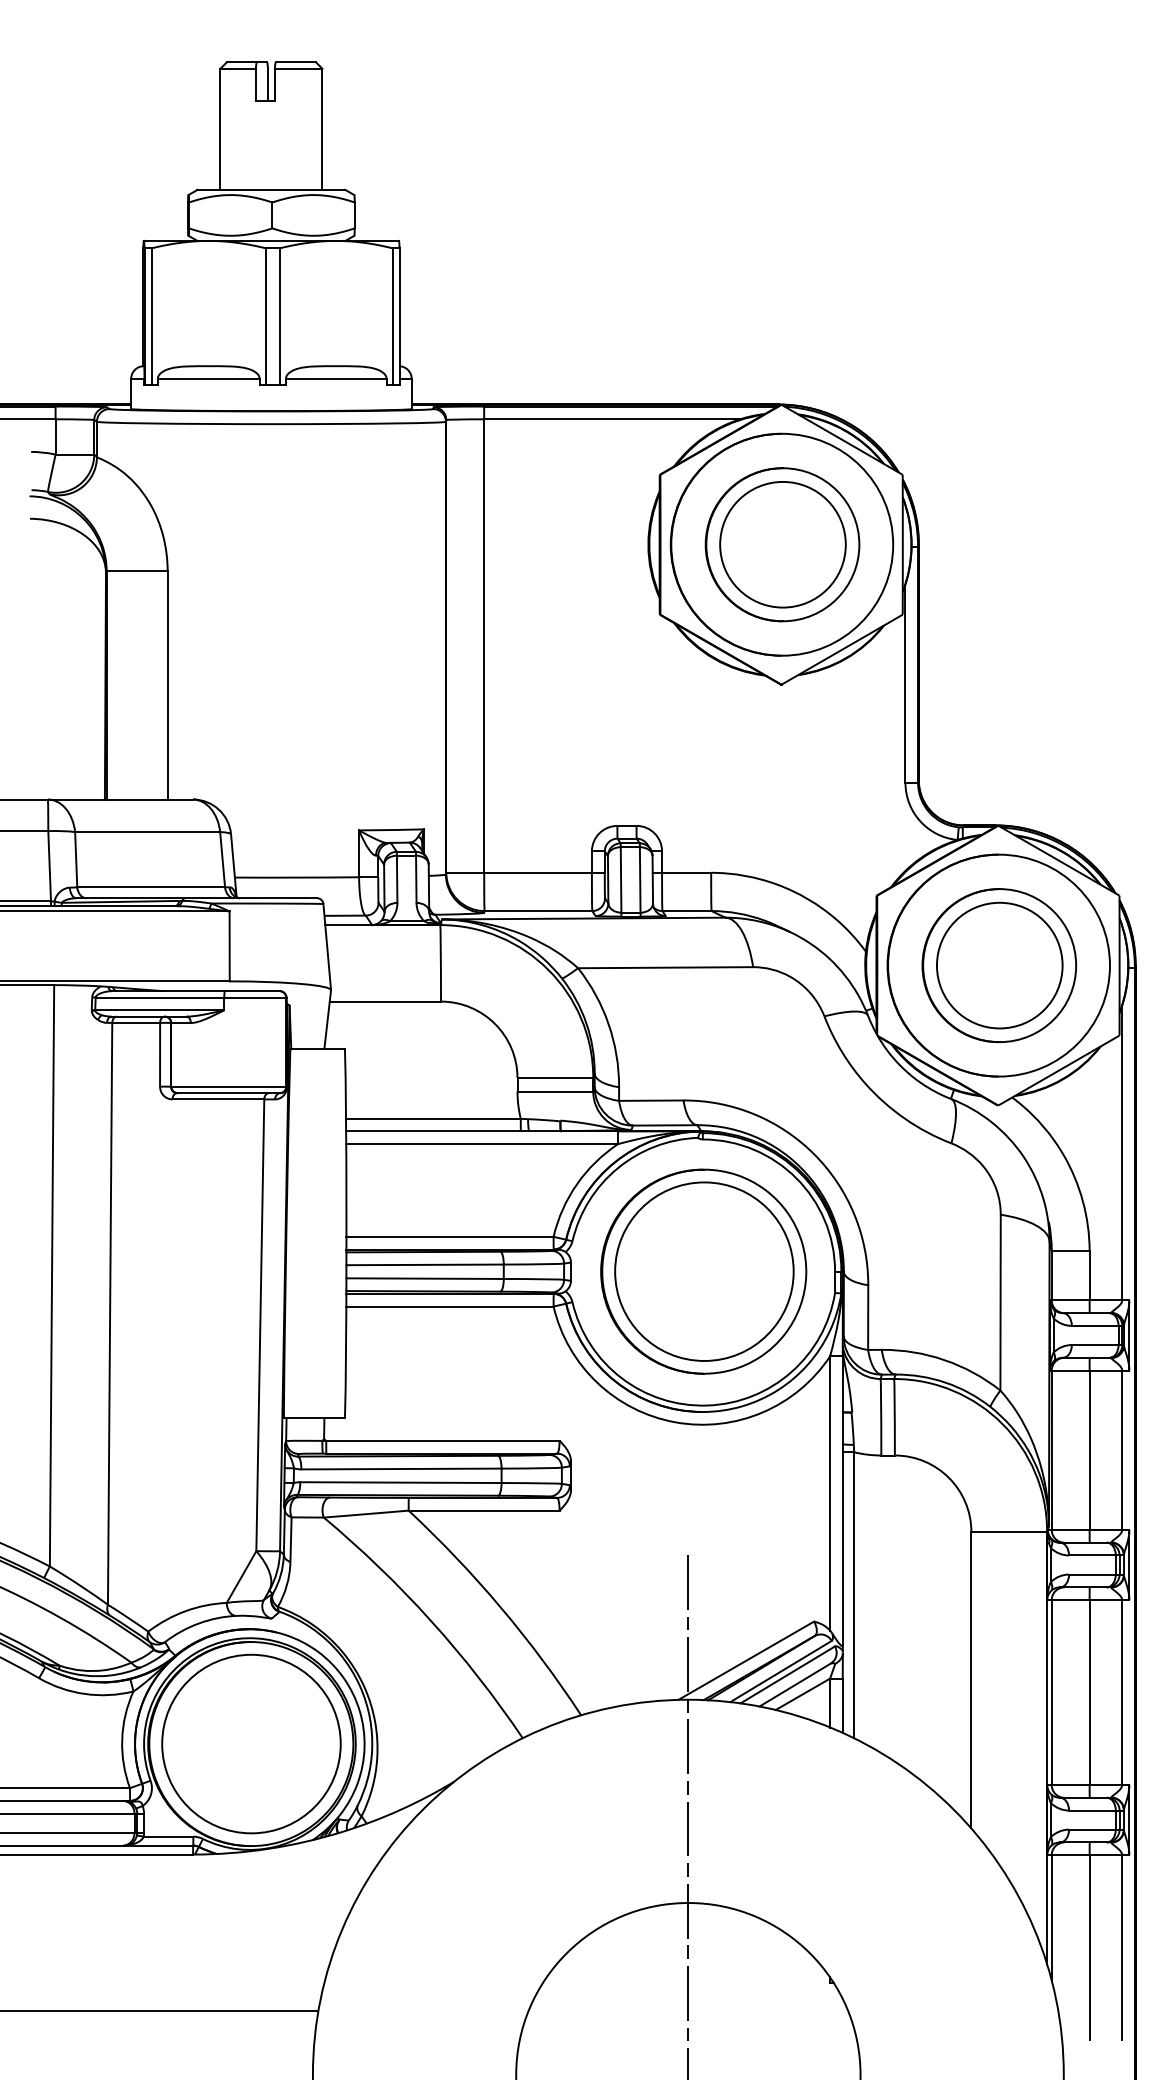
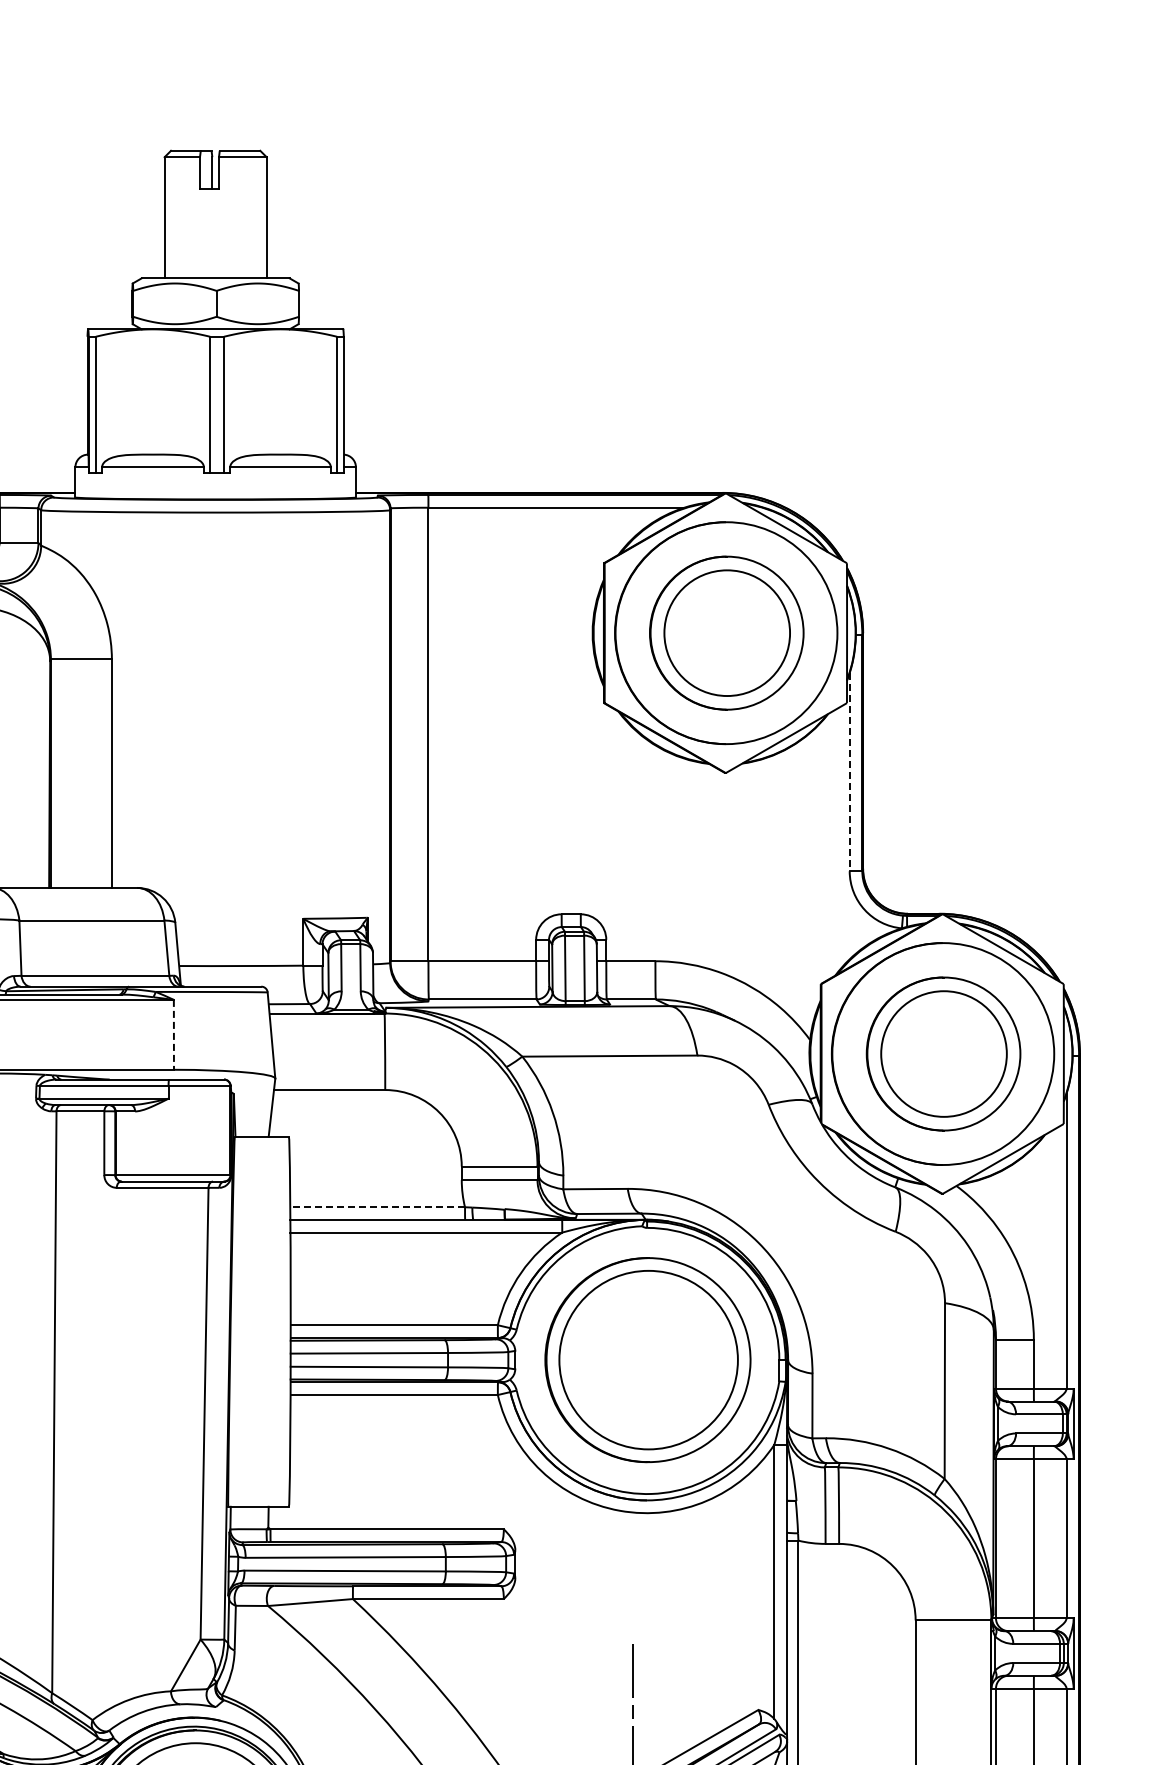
line: (905, 684) -> (849, 772), solid -> dashed
line: (229, 946) -> (173, 1034), solid -> dashed
line: (432, 1118) -> (376, 1206), solid -> dashed

